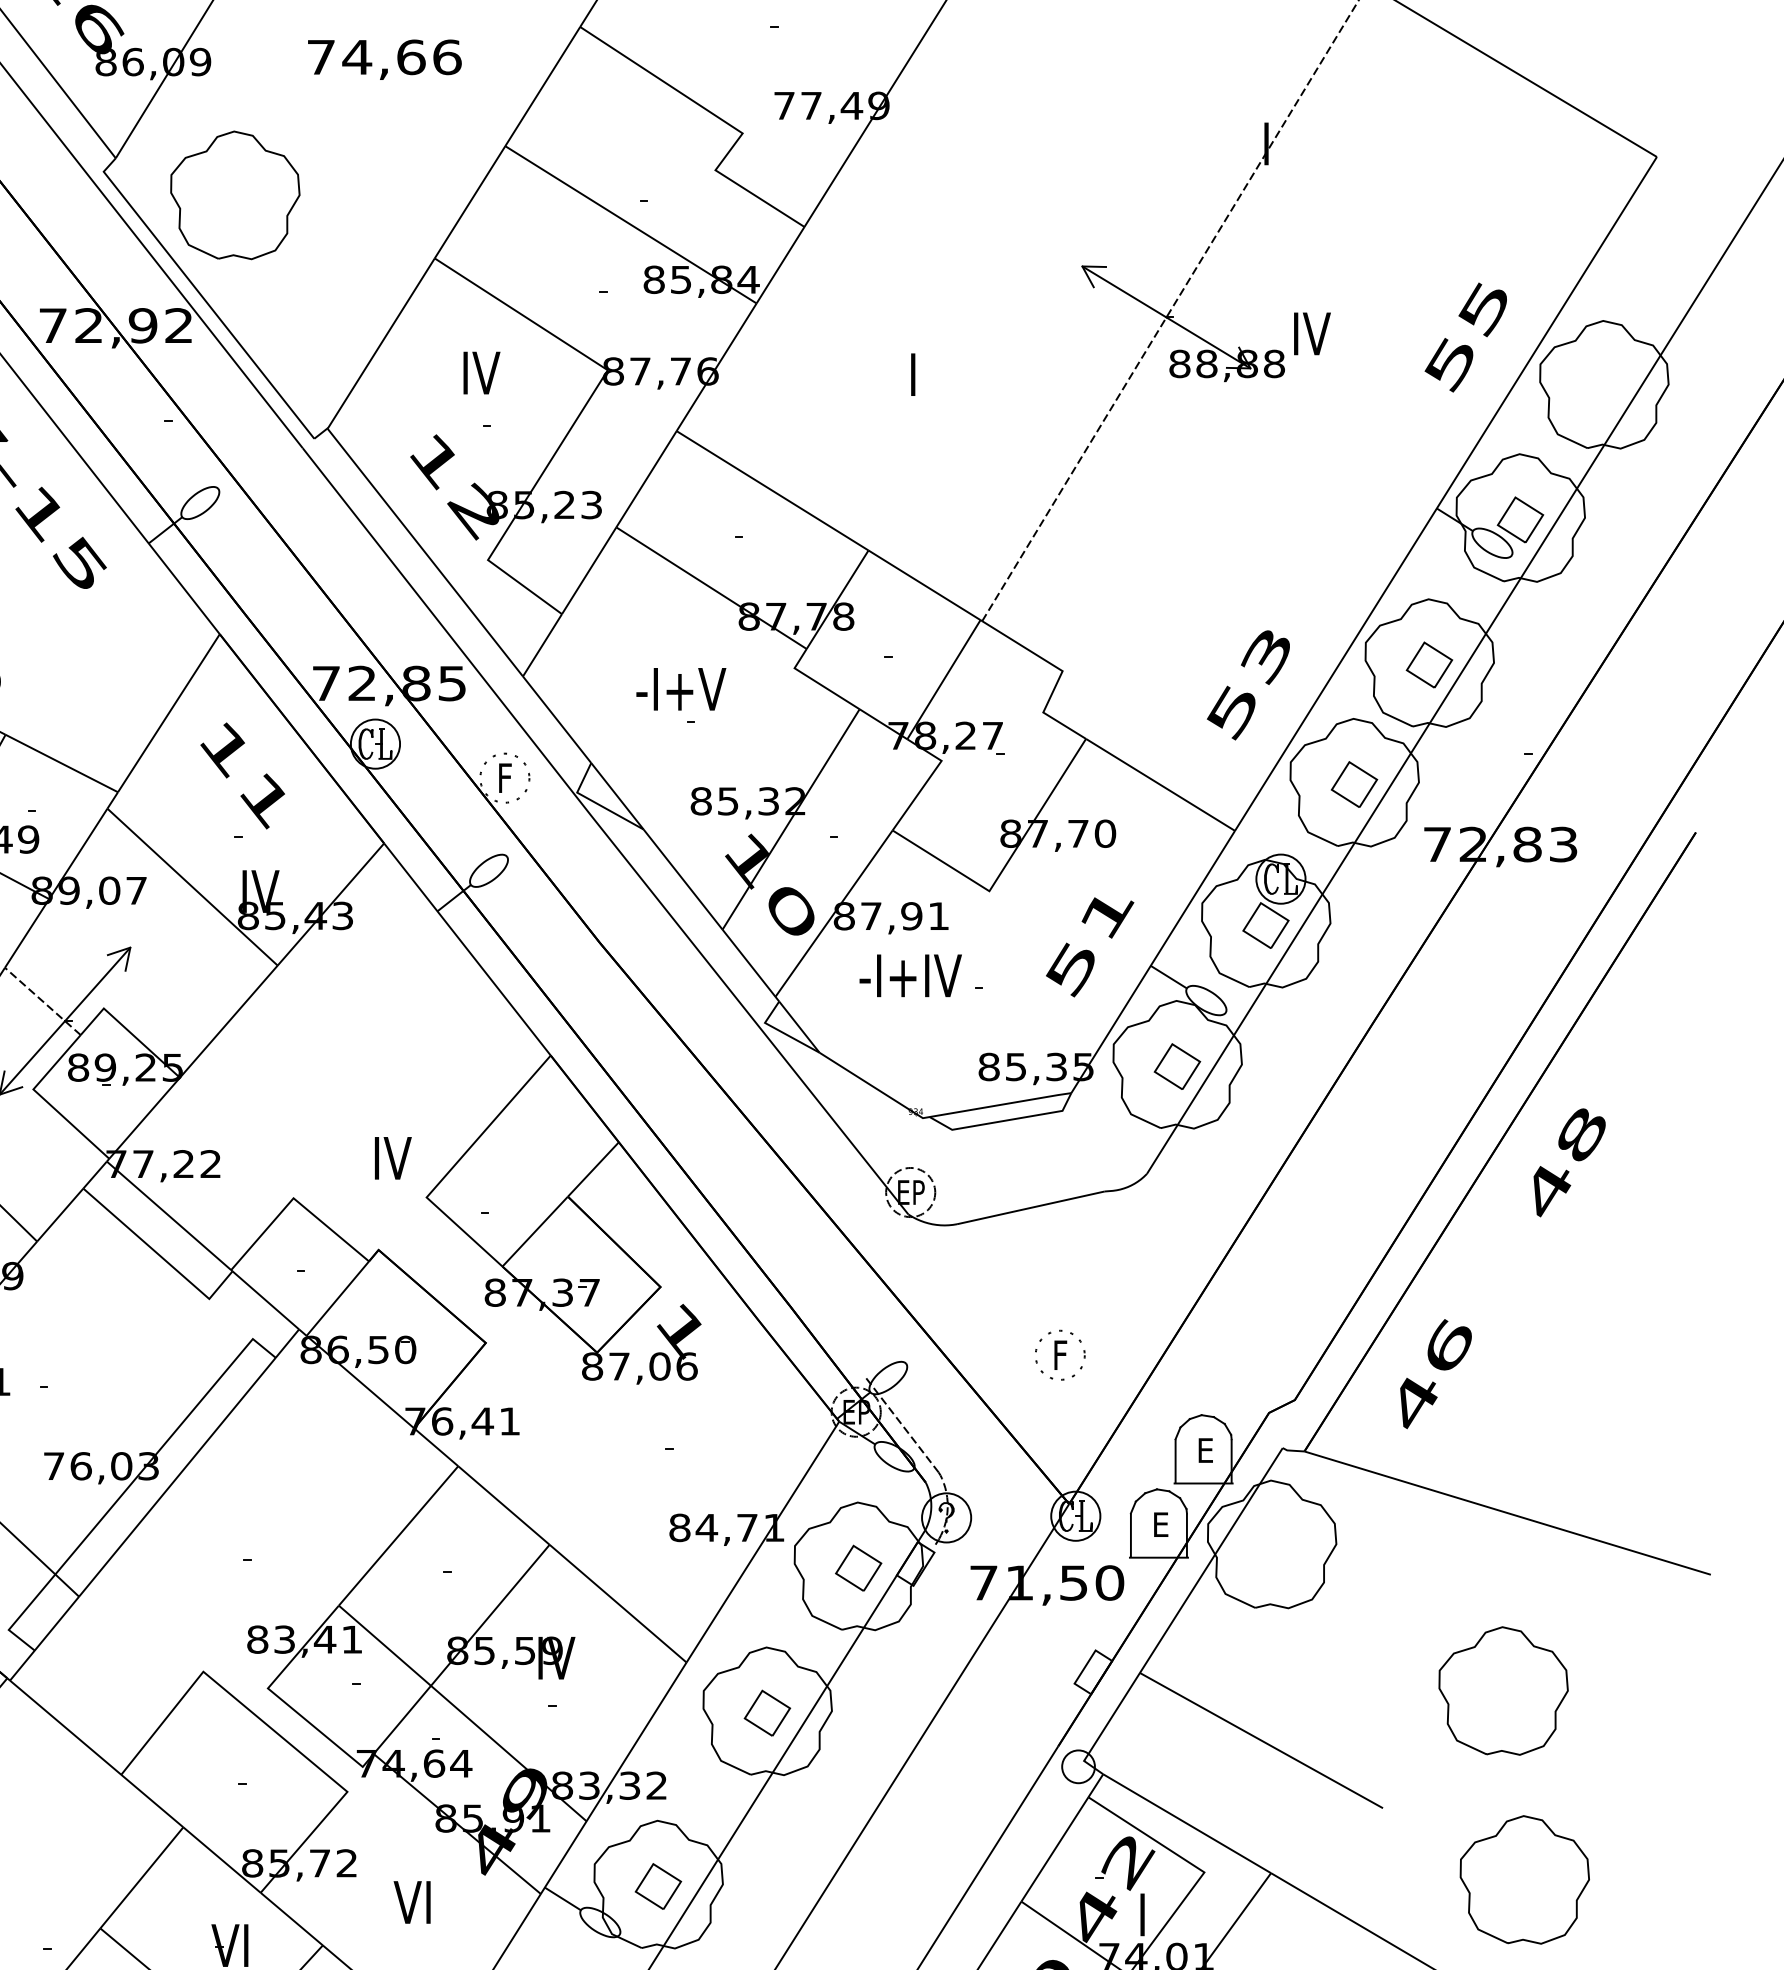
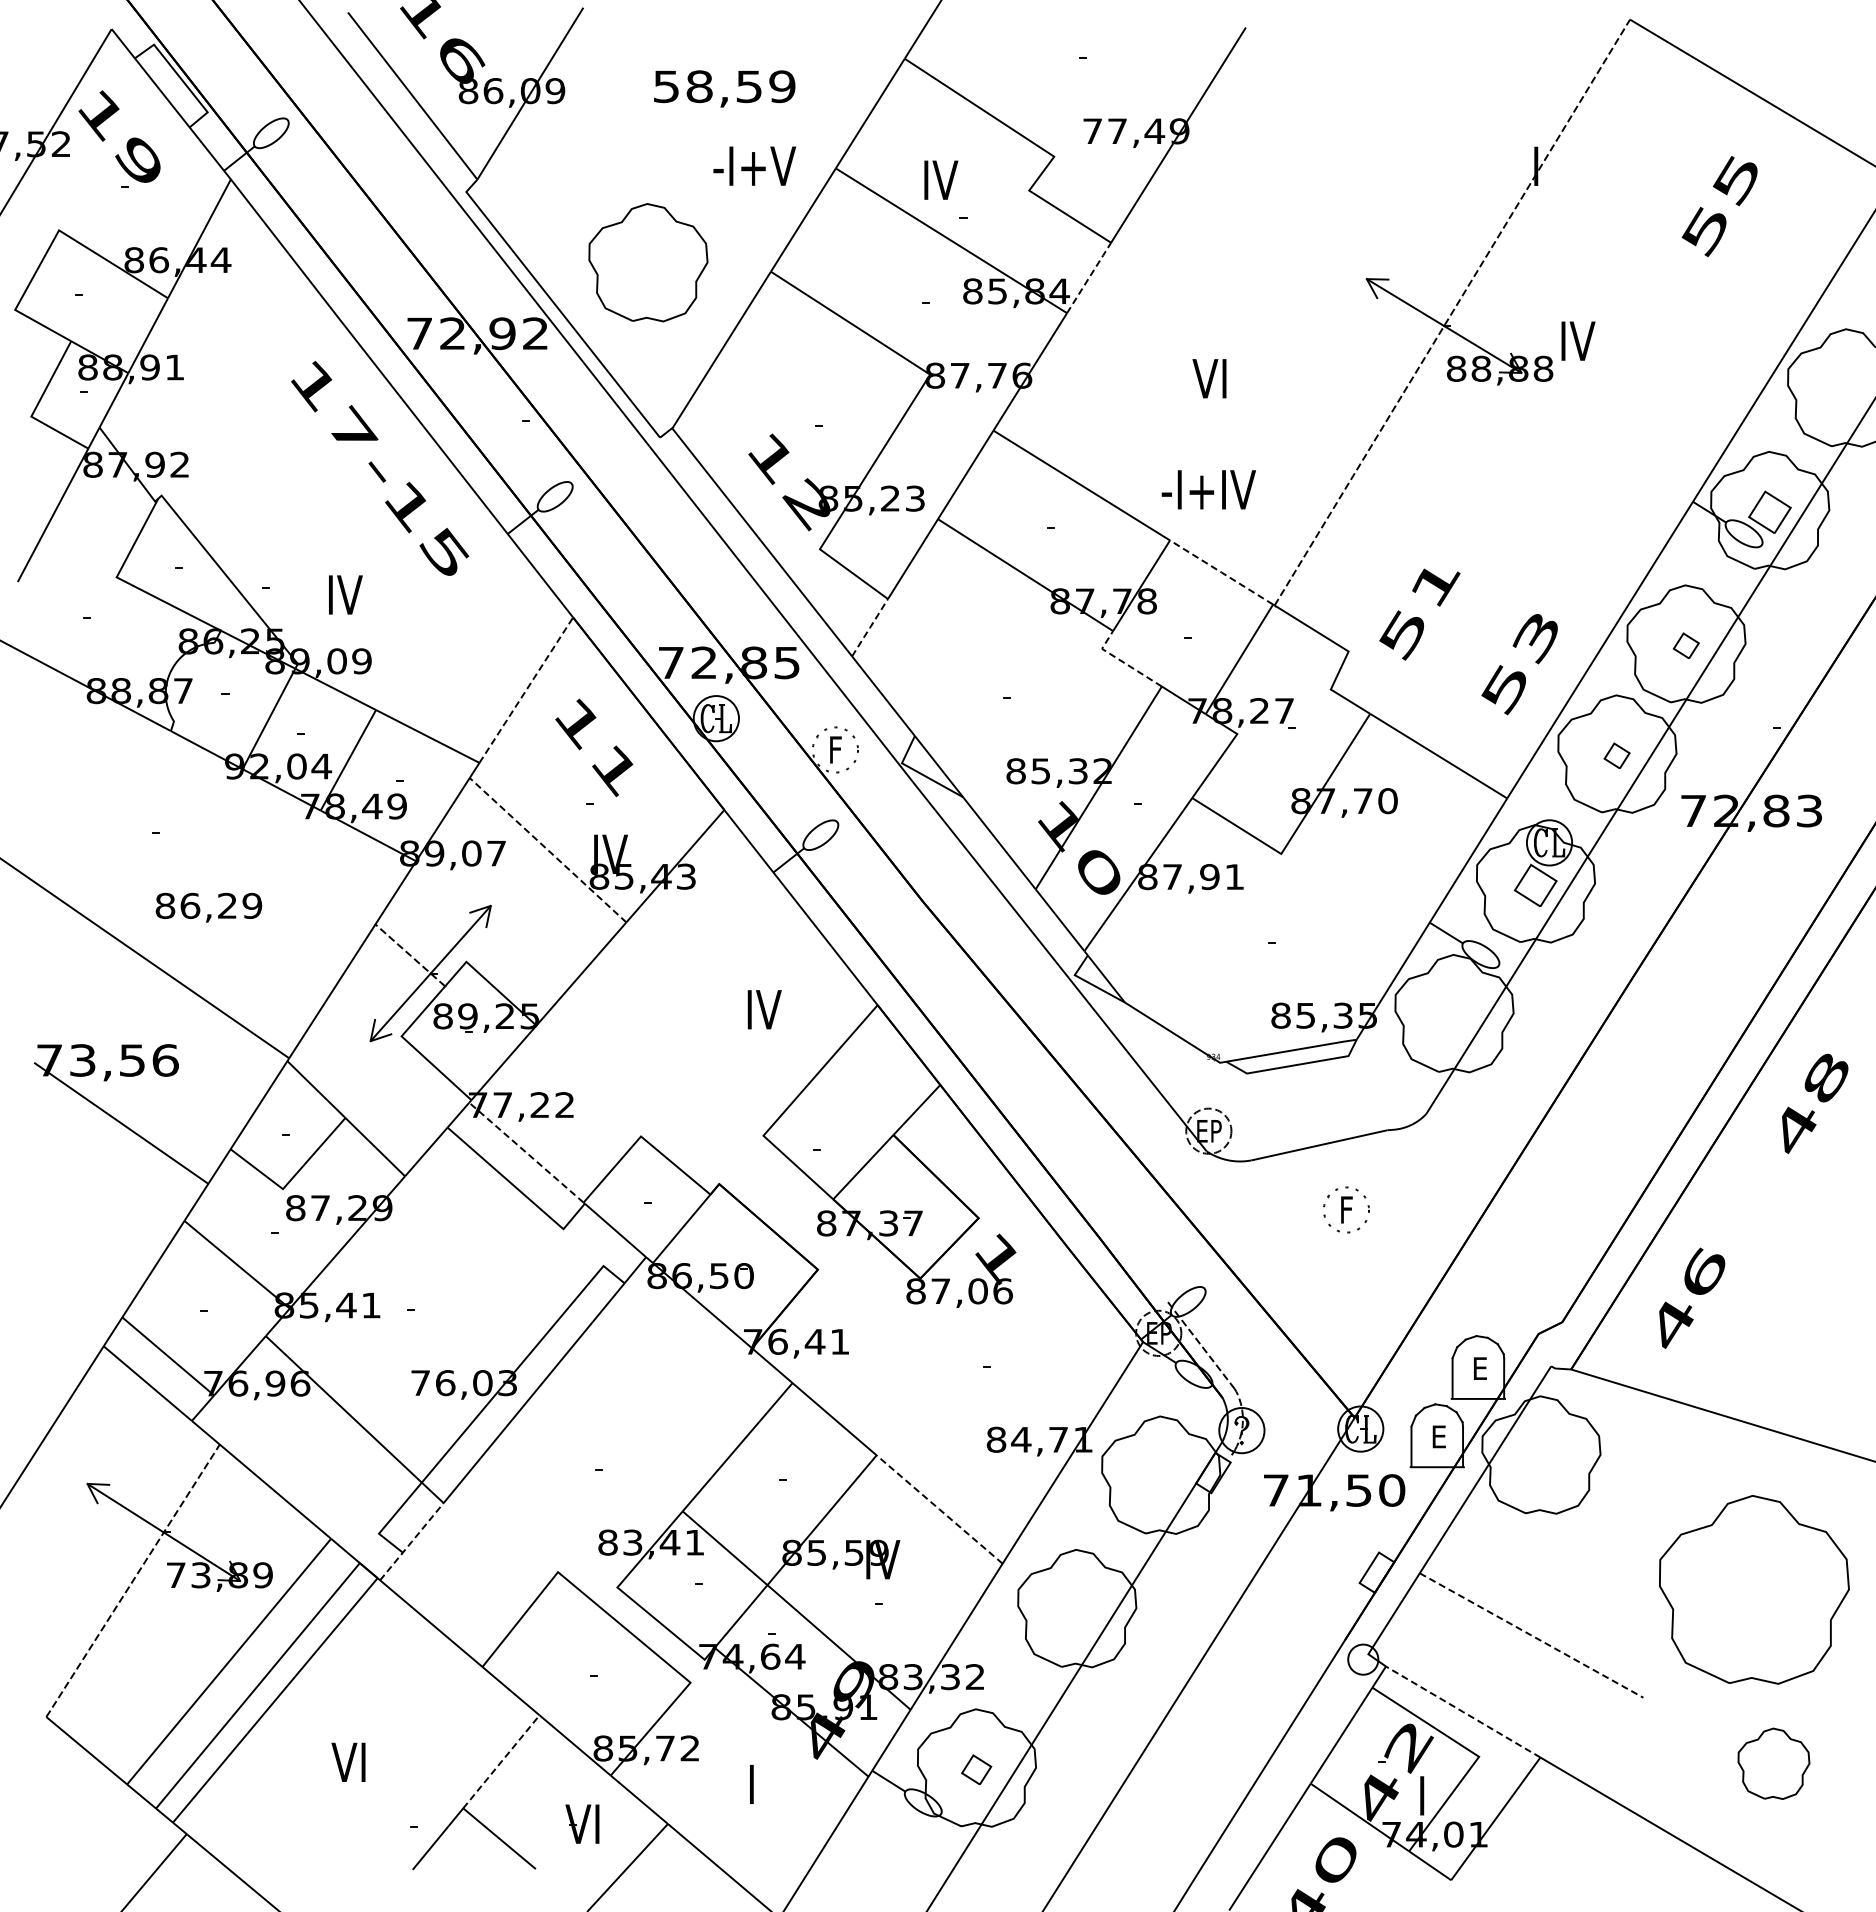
text: (384, 57) -> (724, 86), 74,66 -> 58,59
part: (235, 195) -> (648, 262), moved
line: (780, 264) -> (1089, 277), solid -> dashed
text: (1465, 337) -> (1719, 206), moved
text: (482, 372) -> (941, 179), moved
text: (911, 374) -> (1209, 378), I -> VI
line: (924, 585) -> (1221, 572), solid -> dashed
line: (542, 645) -> (870, 627), solid -> dashed
part: (1429, 664) -> (1686, 645), size x0.6
line: (816, 682) -> (1122, 661), solid -> dashed
text: (681, 688) -> (754, 165), moved
line: (169, 713) -> (526, 690), solid -> dashed
part: (1353, 784) -> (1616, 755), size x0.6
line: (193, 887) -> (548, 850), solid -> dashed
text: (1089, 947) -> (1419, 614), moved
text: (910, 975) -> (1208, 489), moved
part: (1177, 1065) -> (1454, 1014), removed
text: (393, 1158) -> (764, 1009), moved
line: (169, 1216) -> (526, 1153), solid -> dashed
part: (1060, 1354) -> (1346, 1209), moved
part: (858, 1567) -> (1160, 1476), removed
line: (617, 1603) -> (939, 1509), solid -> dashed
line: (44, 1638) -> (411, 1541), solid -> dashed
part: (1503, 1690) -> (1754, 1589), size x1.6
part: (766, 1712) -> (1076, 1609), removed
line: (1261, 1740) -> (1531, 1635), solid -> dashed
line: (1187, 1824) -> (1463, 1712), solid -> dashed
line: (141, 1877) -> (501, 1761), solid -> dashed
part: (1524, 1879) -> (1773, 1763), size x0.6
part: (658, 1886) -> (976, 1769), size x0.7
text: (412, 1901) -> (750, 1783), VI -> I

